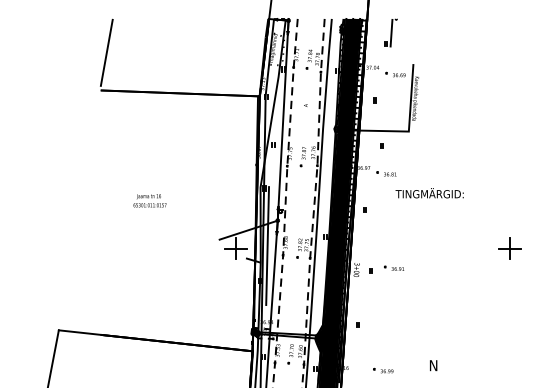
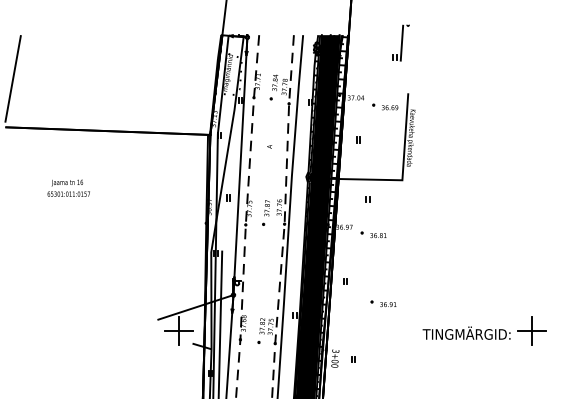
part: (390, 32) -> (400, 42), moved
text: (429, 193) -> (466, 333), moved
text: (149, 200) -> (68, 187), moved
part: (394, 267) -> (383, 302), moved

